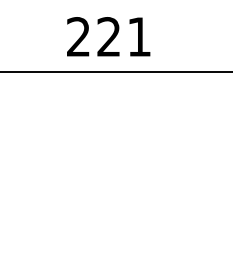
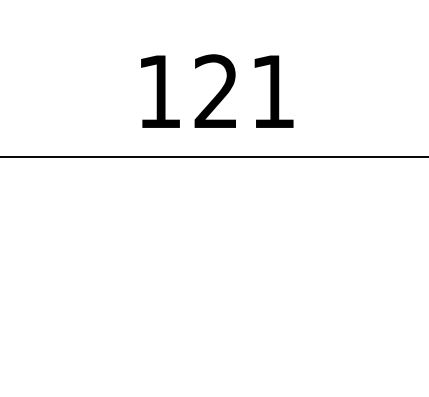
text: (78, 36) -> (159, 90), 221 -> 121

